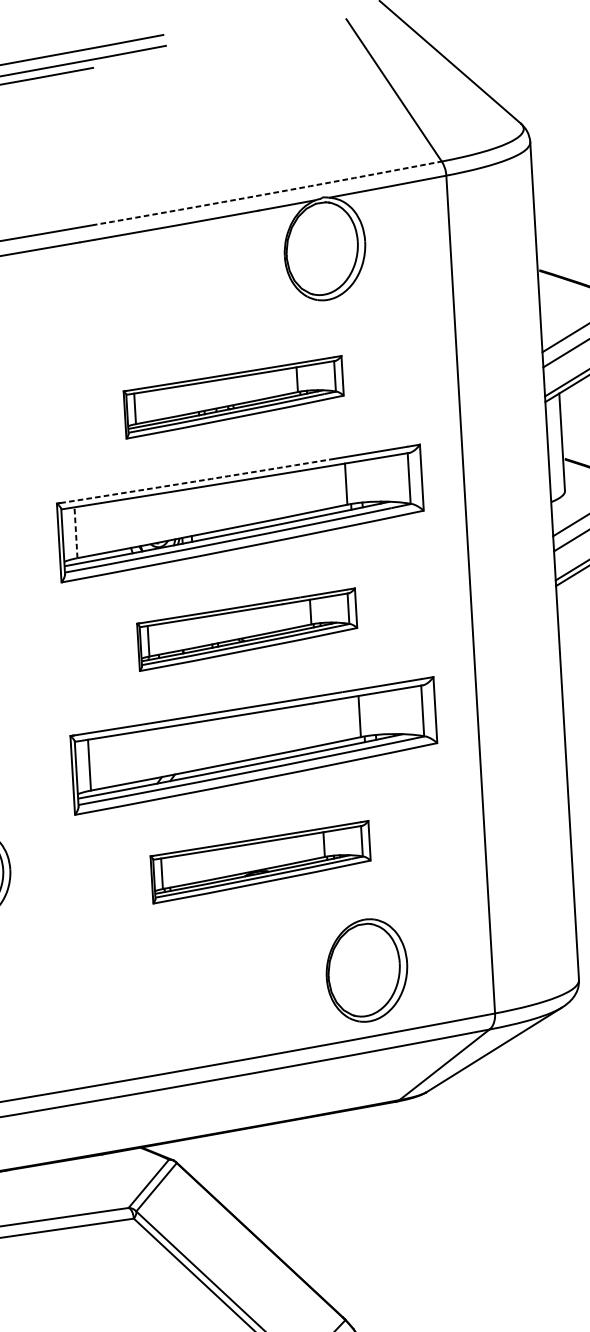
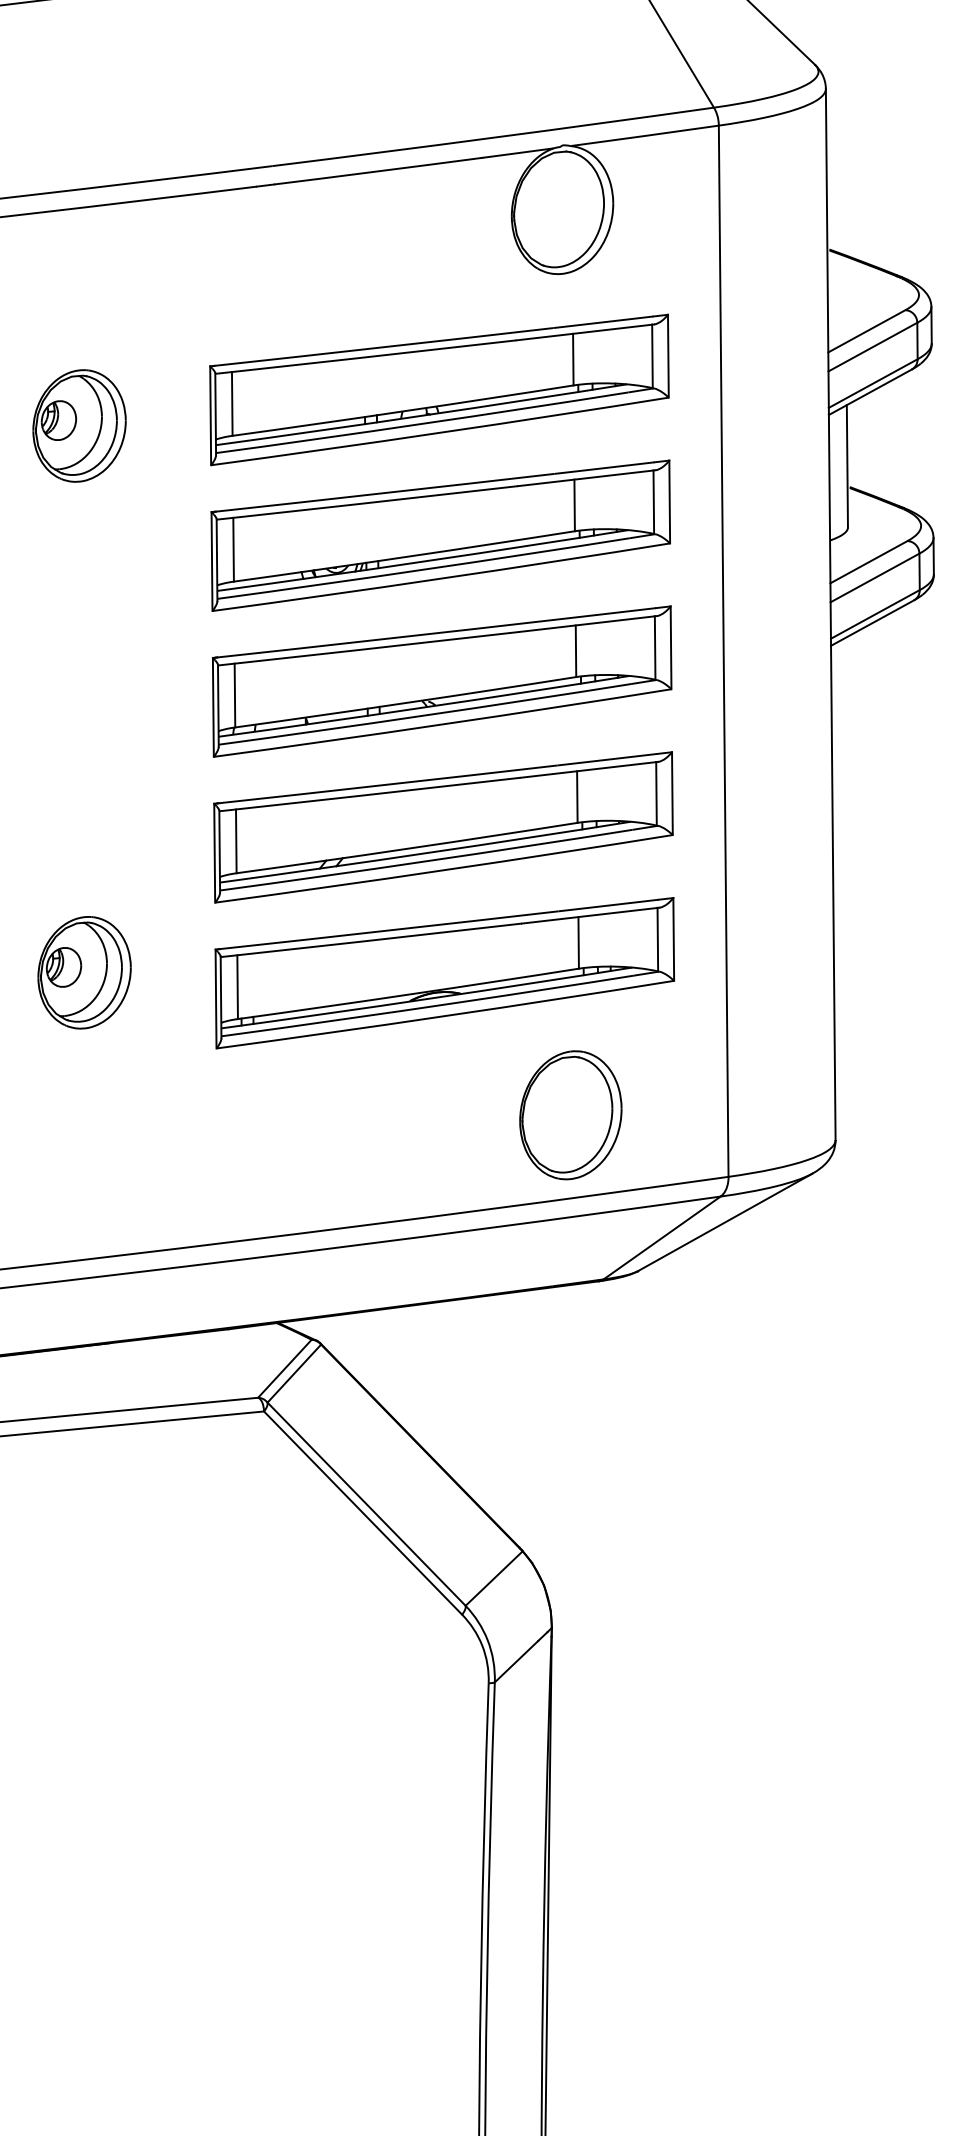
arc: (267, 193) -> (493, 137), dashed -> solid
part: (233, 396) -> (439, 389), size x1.67
arc: (194, 481) -> (385, 493), dashed -> solid
line: (75, 532) -> (233, 549), dashed -> solid
part: (246, 629) -> (441, 681), size x1.67
part: (260, 862) -> (444, 973), size x1.67

